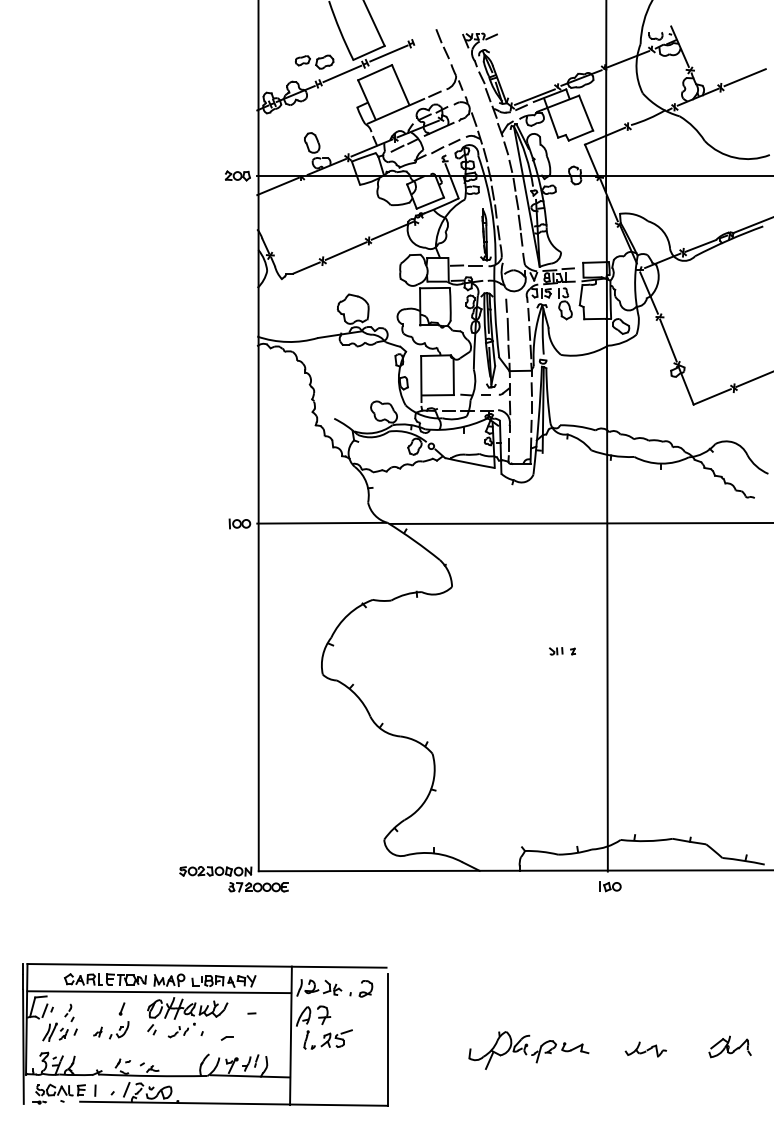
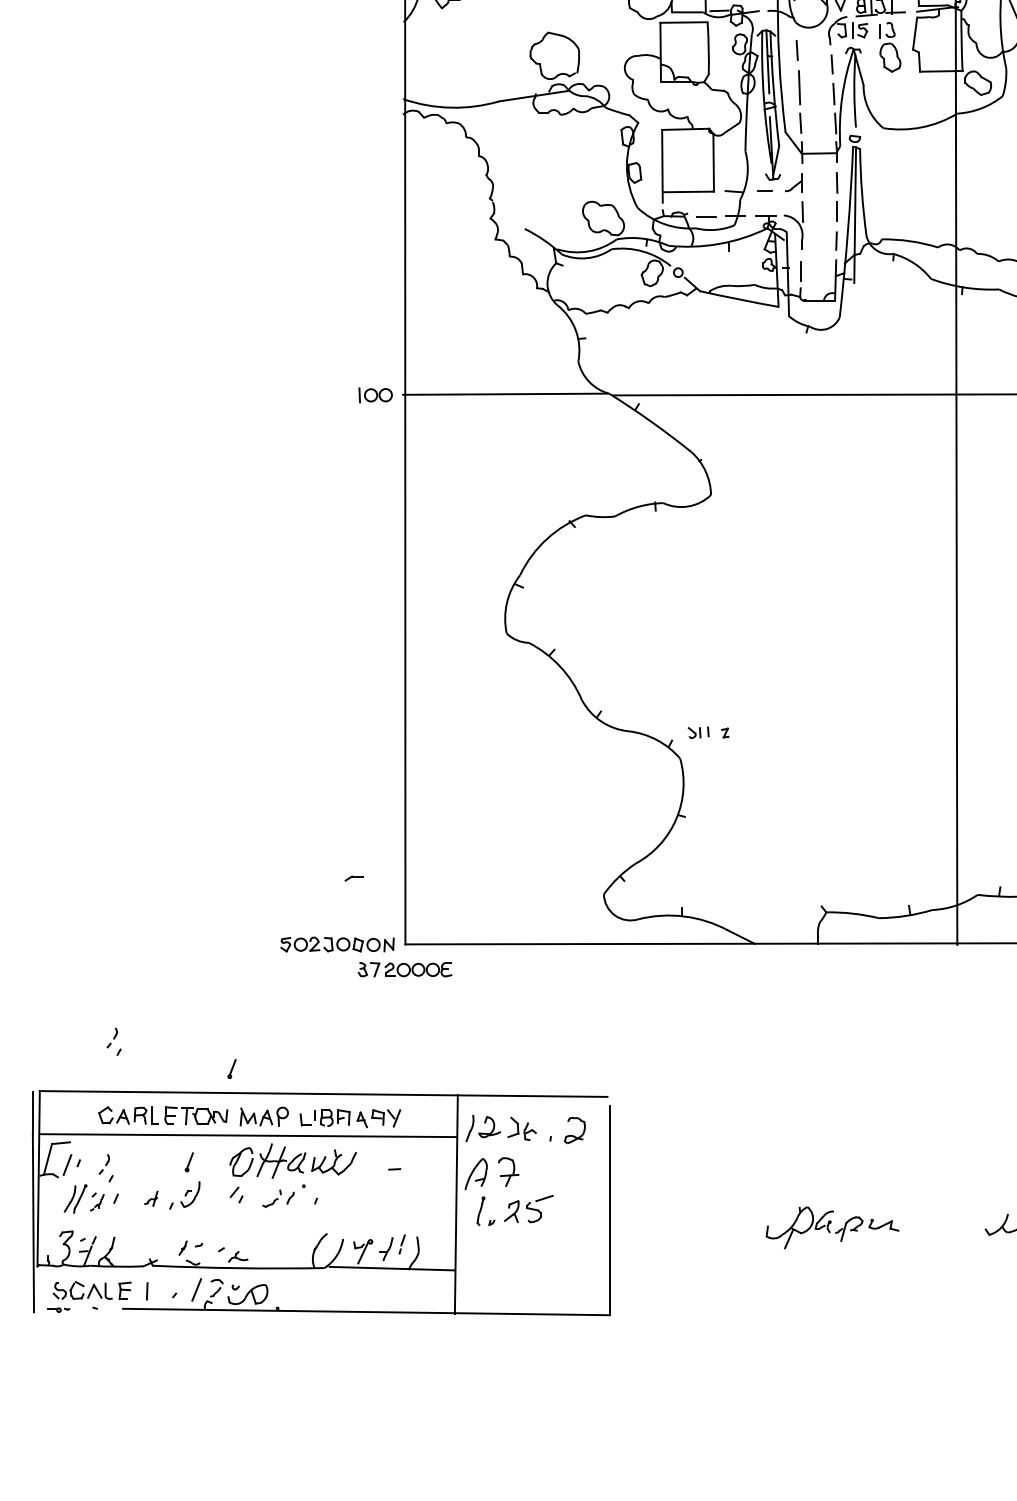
part: (562, 651) -> (708, 732), moved
part: (610, 886) -> (961, 968), removed
part: (74, 932) -> (114, 1041), added
part: (148, 949) -> (231, 1068), added
part: (226, 1038) -> (352, 878), moved
part: (528, 1050) -> (831, 1227), size x0.7

